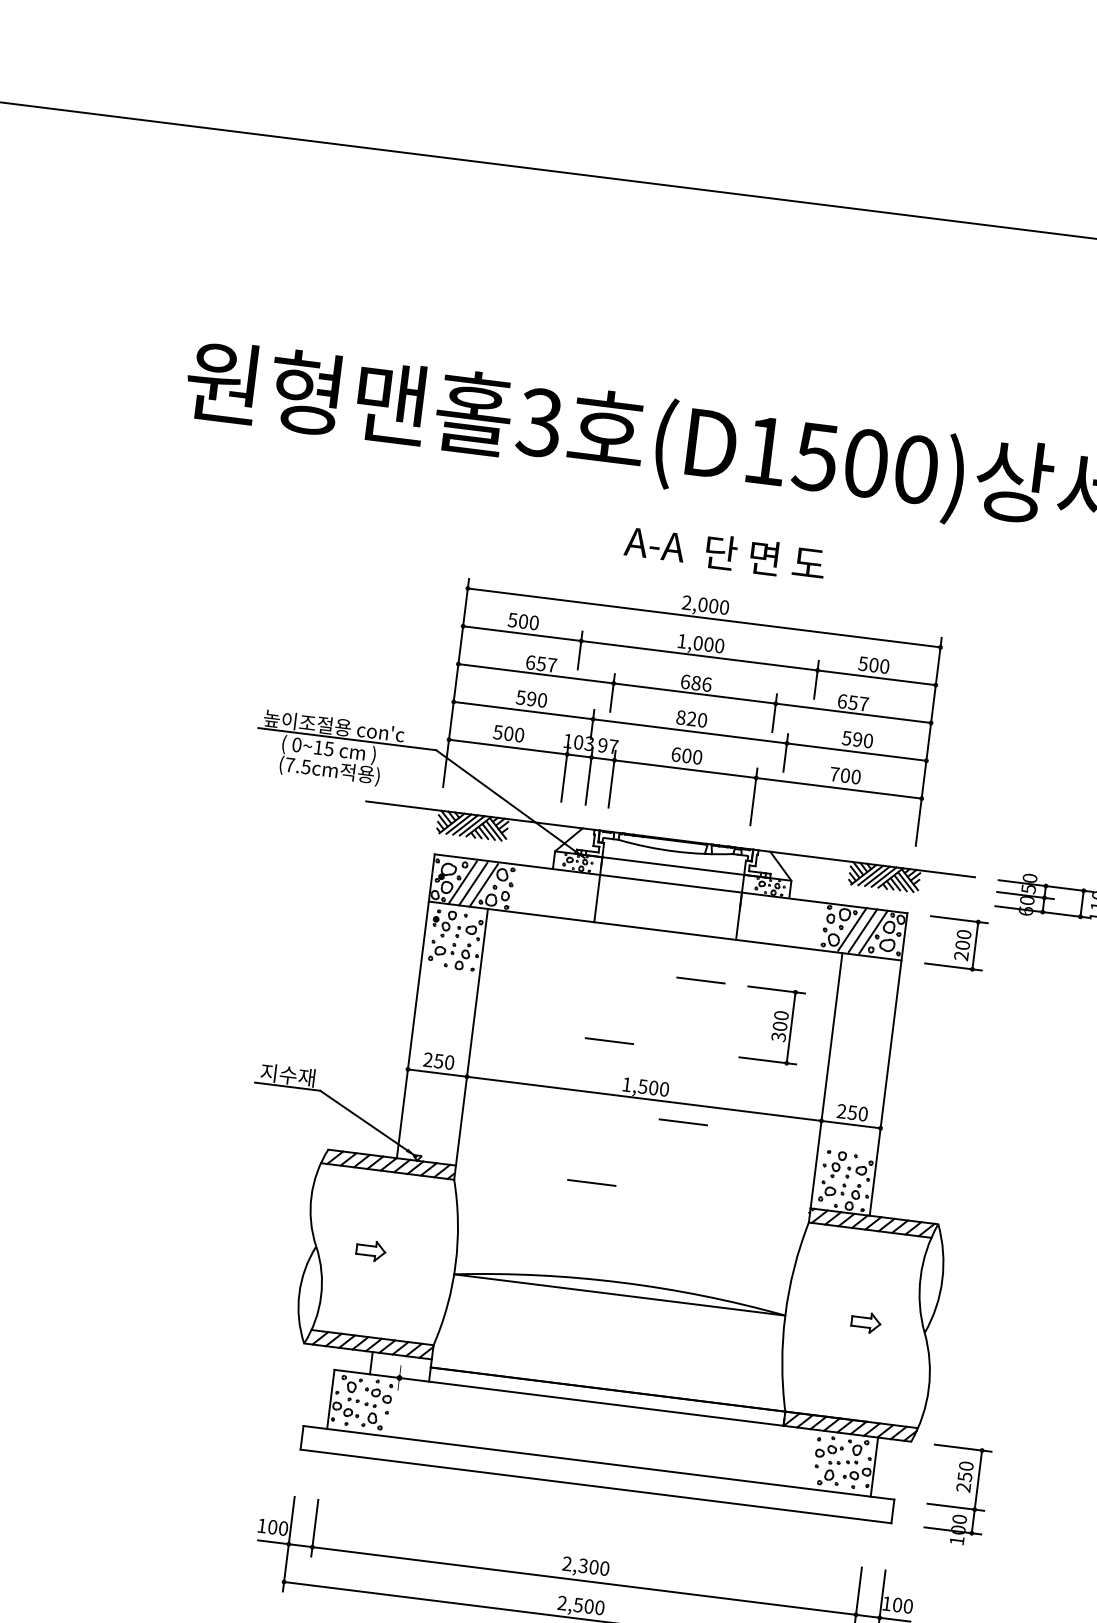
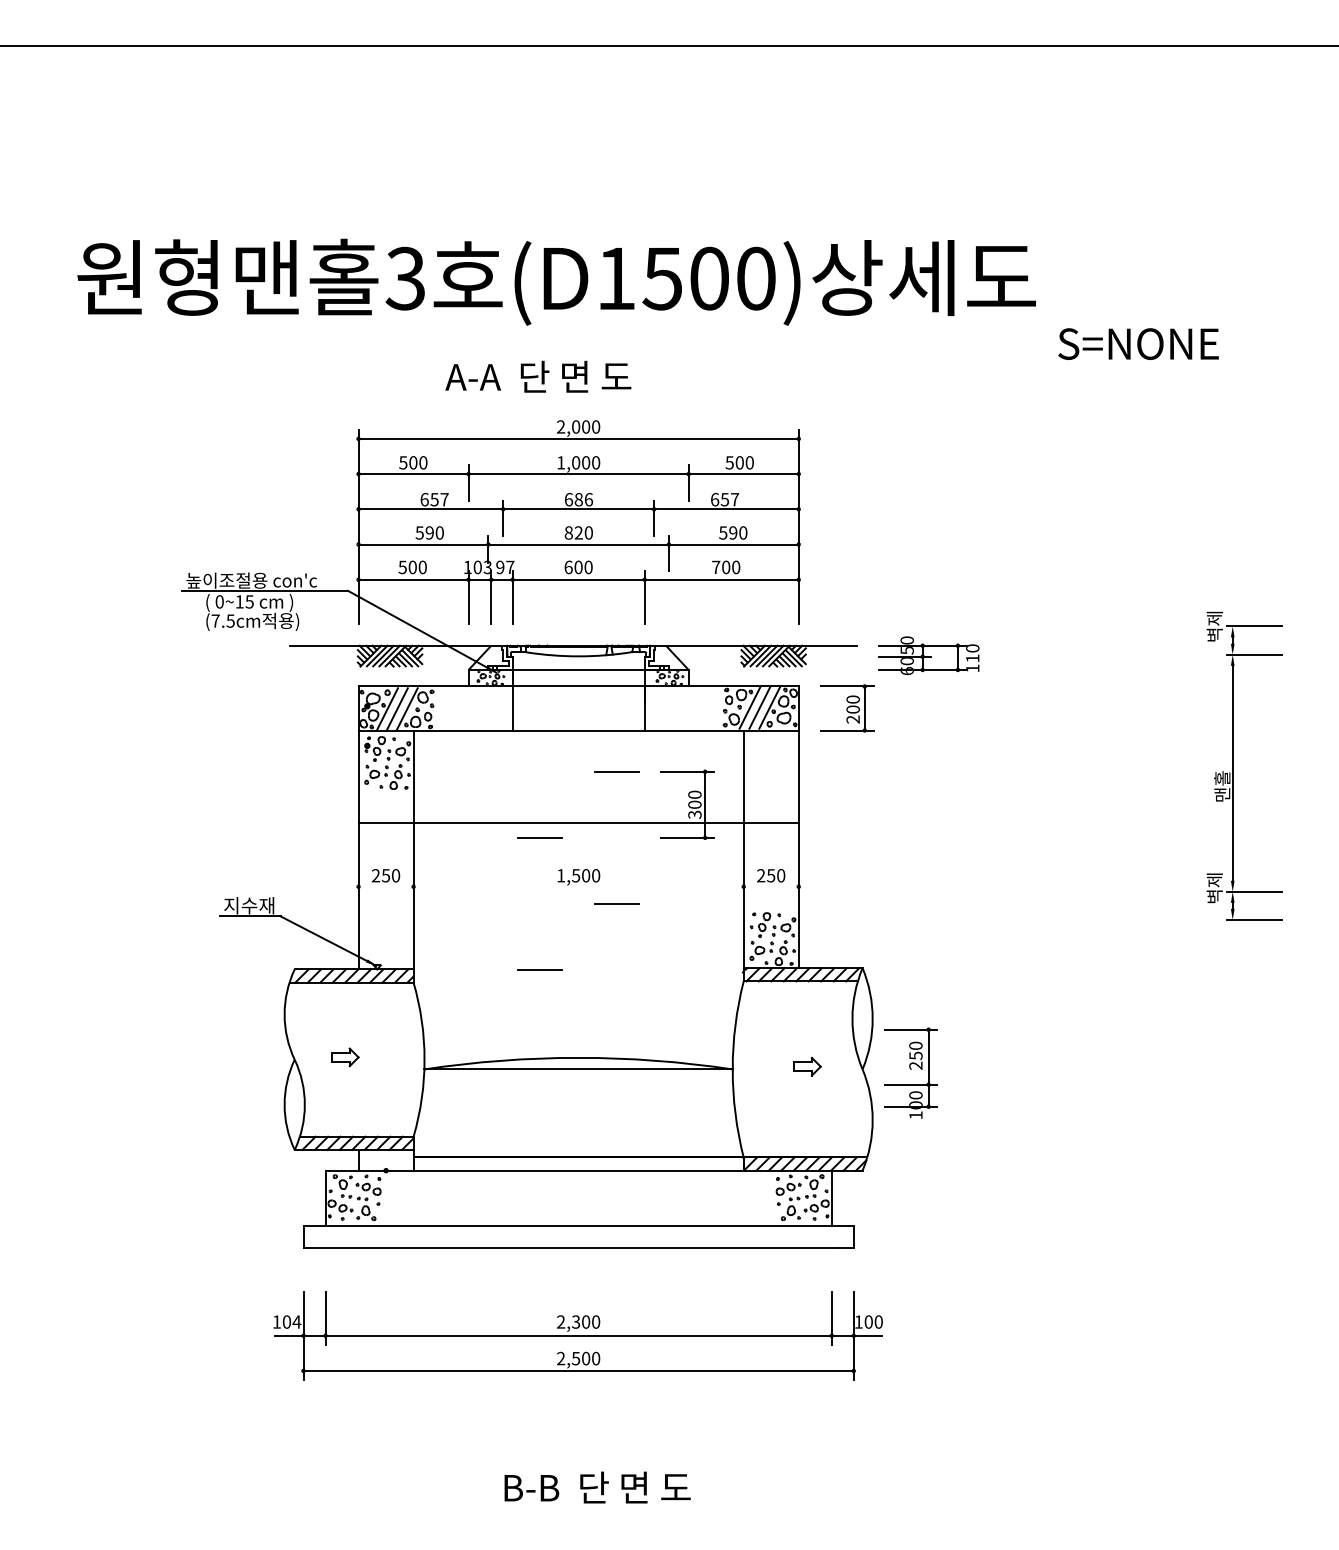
text: (725, 552) -> (538, 376), moved
line: (644, 1098) -> (578, 822), moved
part: (956, 1494) -> (910, 1072), moved
text: (283, 1527) -> (296, 1321), 100 -> 104

